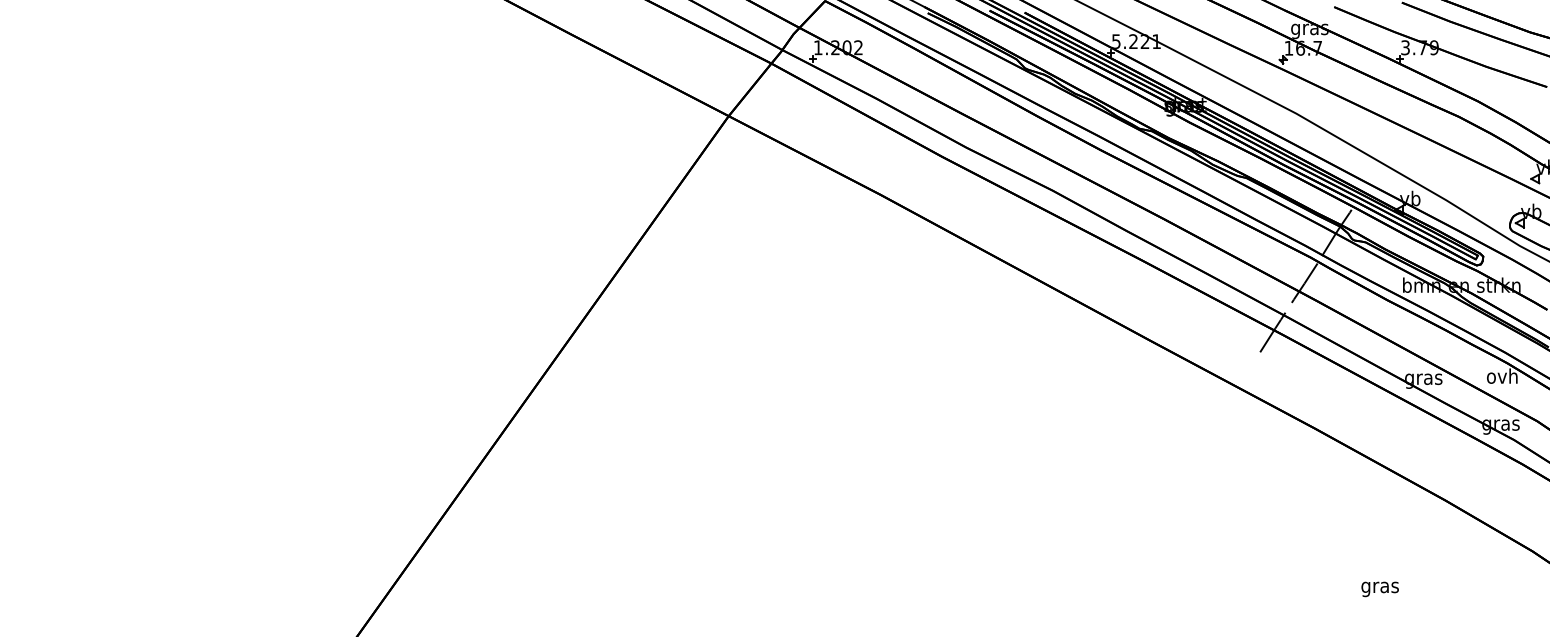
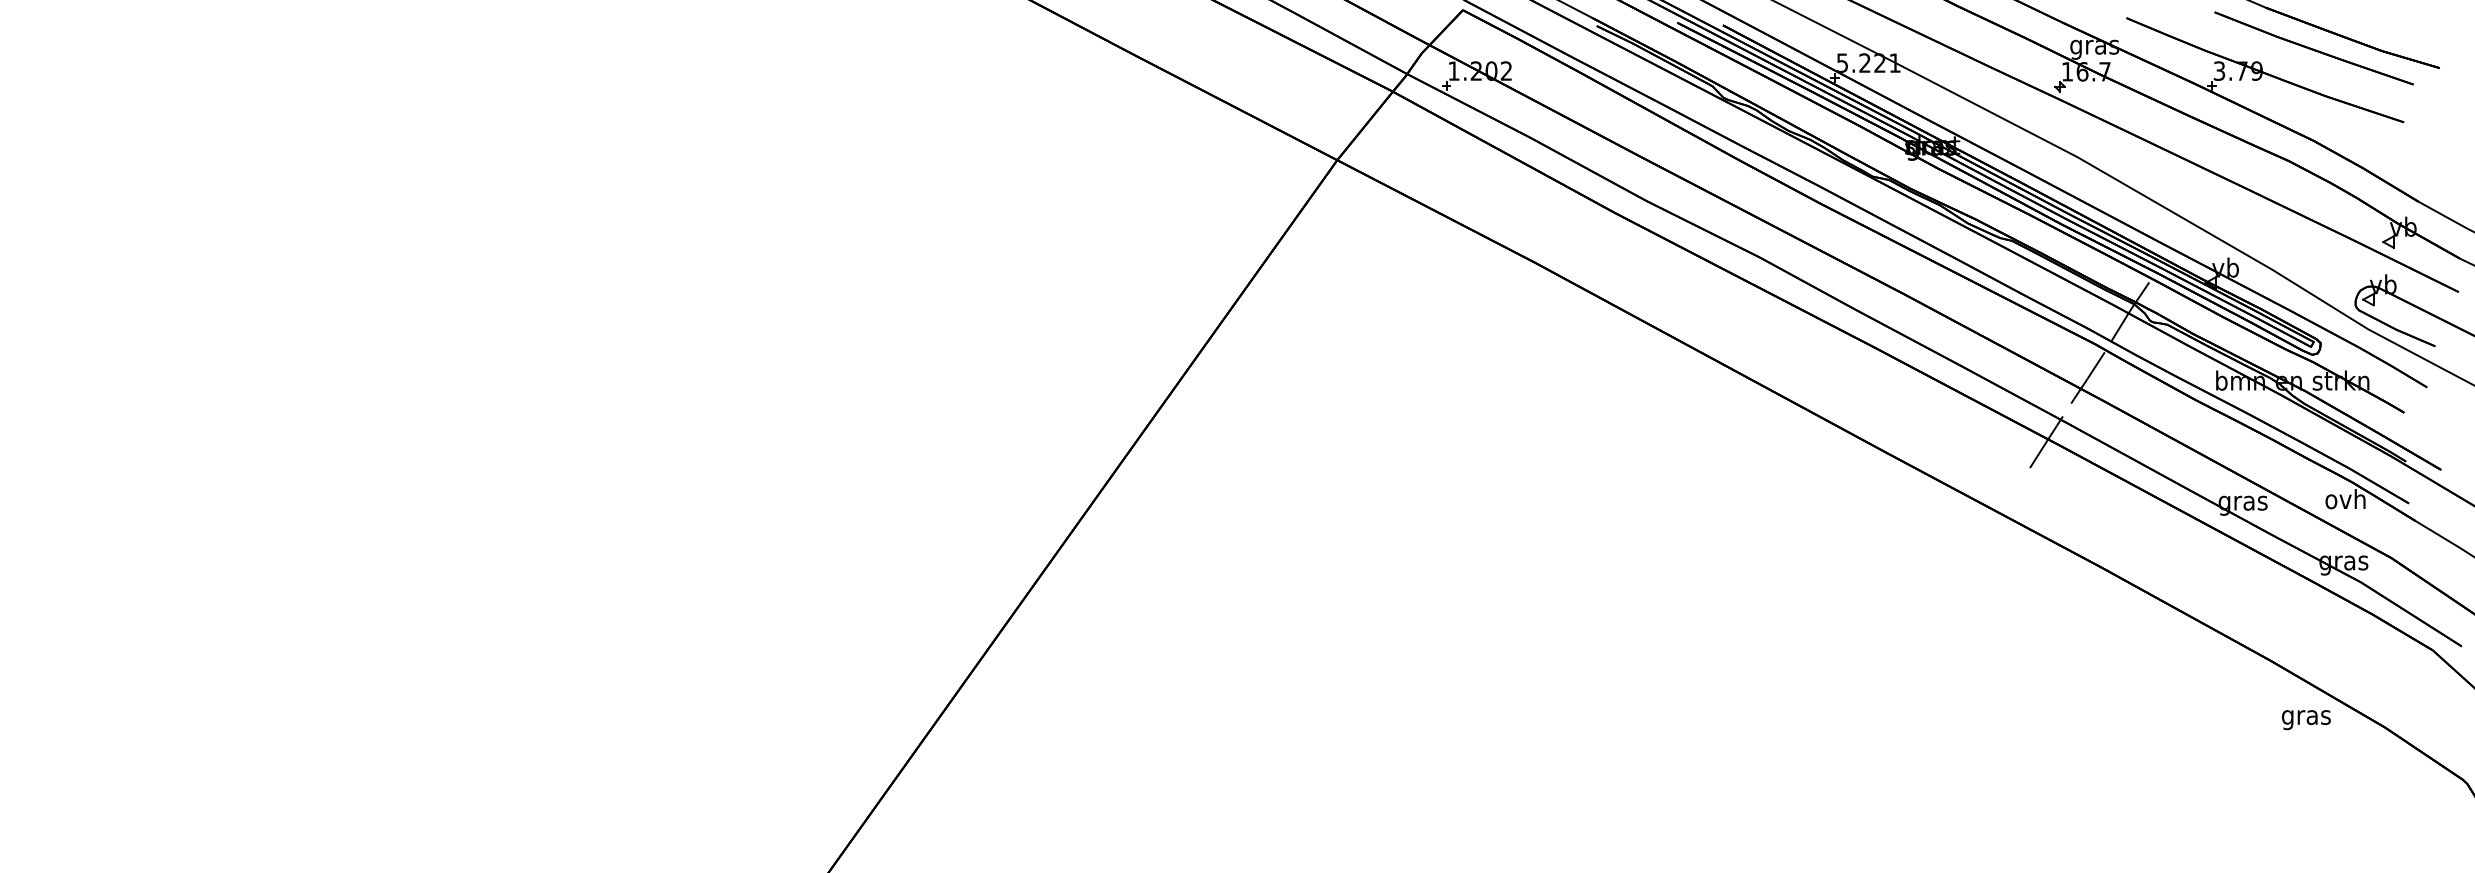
text: (1380, 589) -> (2306, 720), moved

